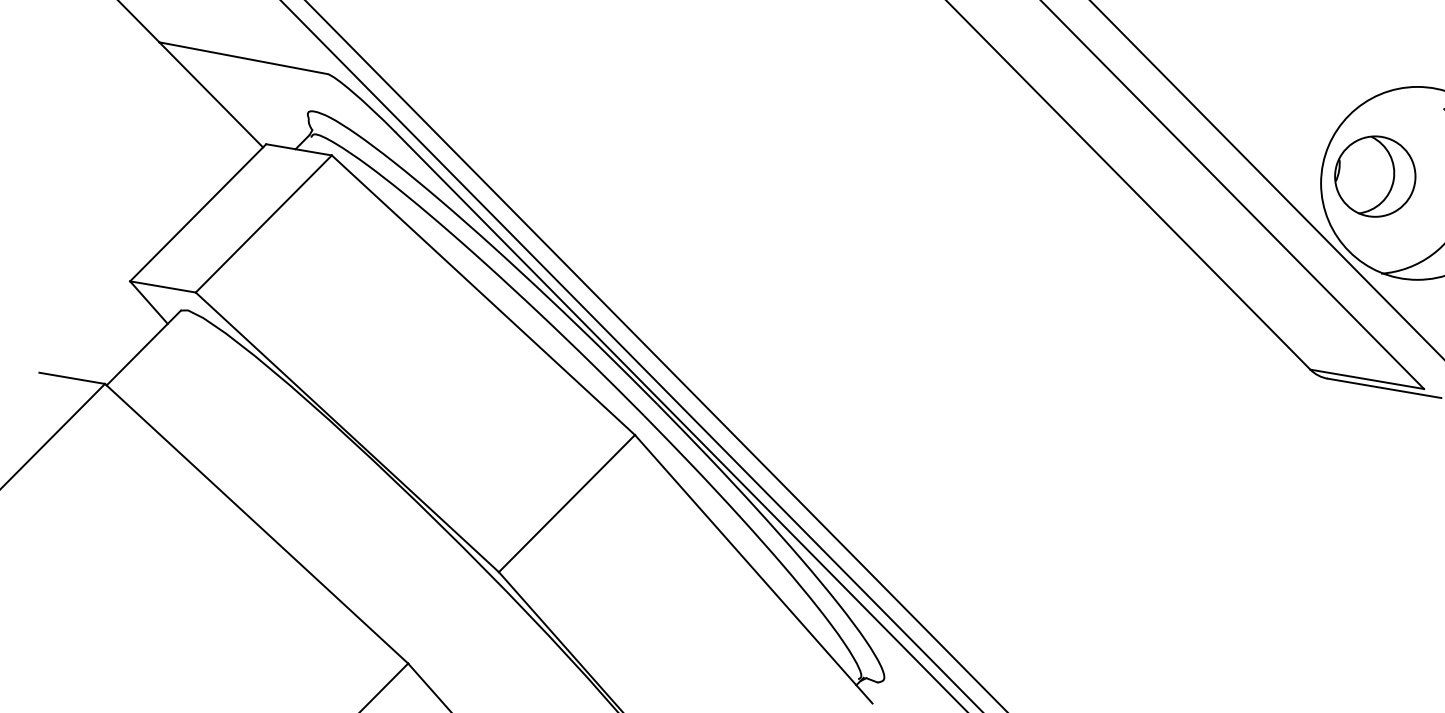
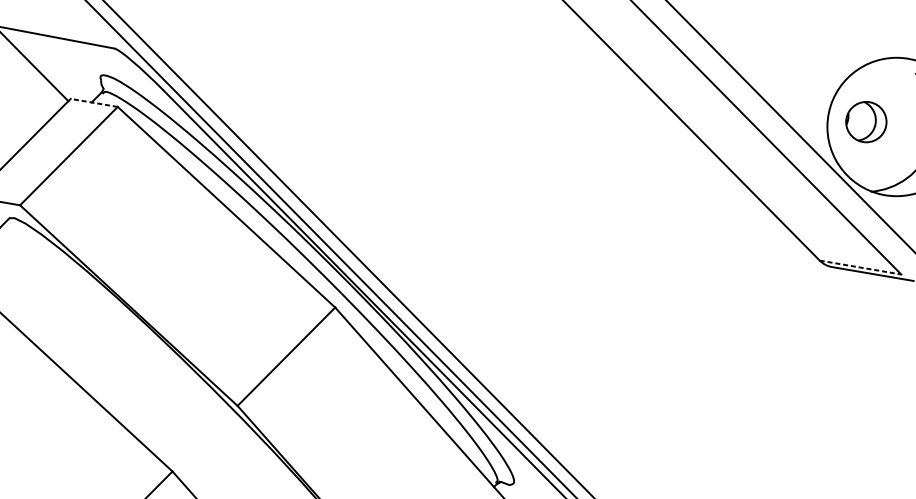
line: (298, 149) -> (93, 102), solid -> dashed
part: (1375, 176) -> (866, 122), size x0.7
line: (1367, 379) -> (860, 267), solid -> dashed

